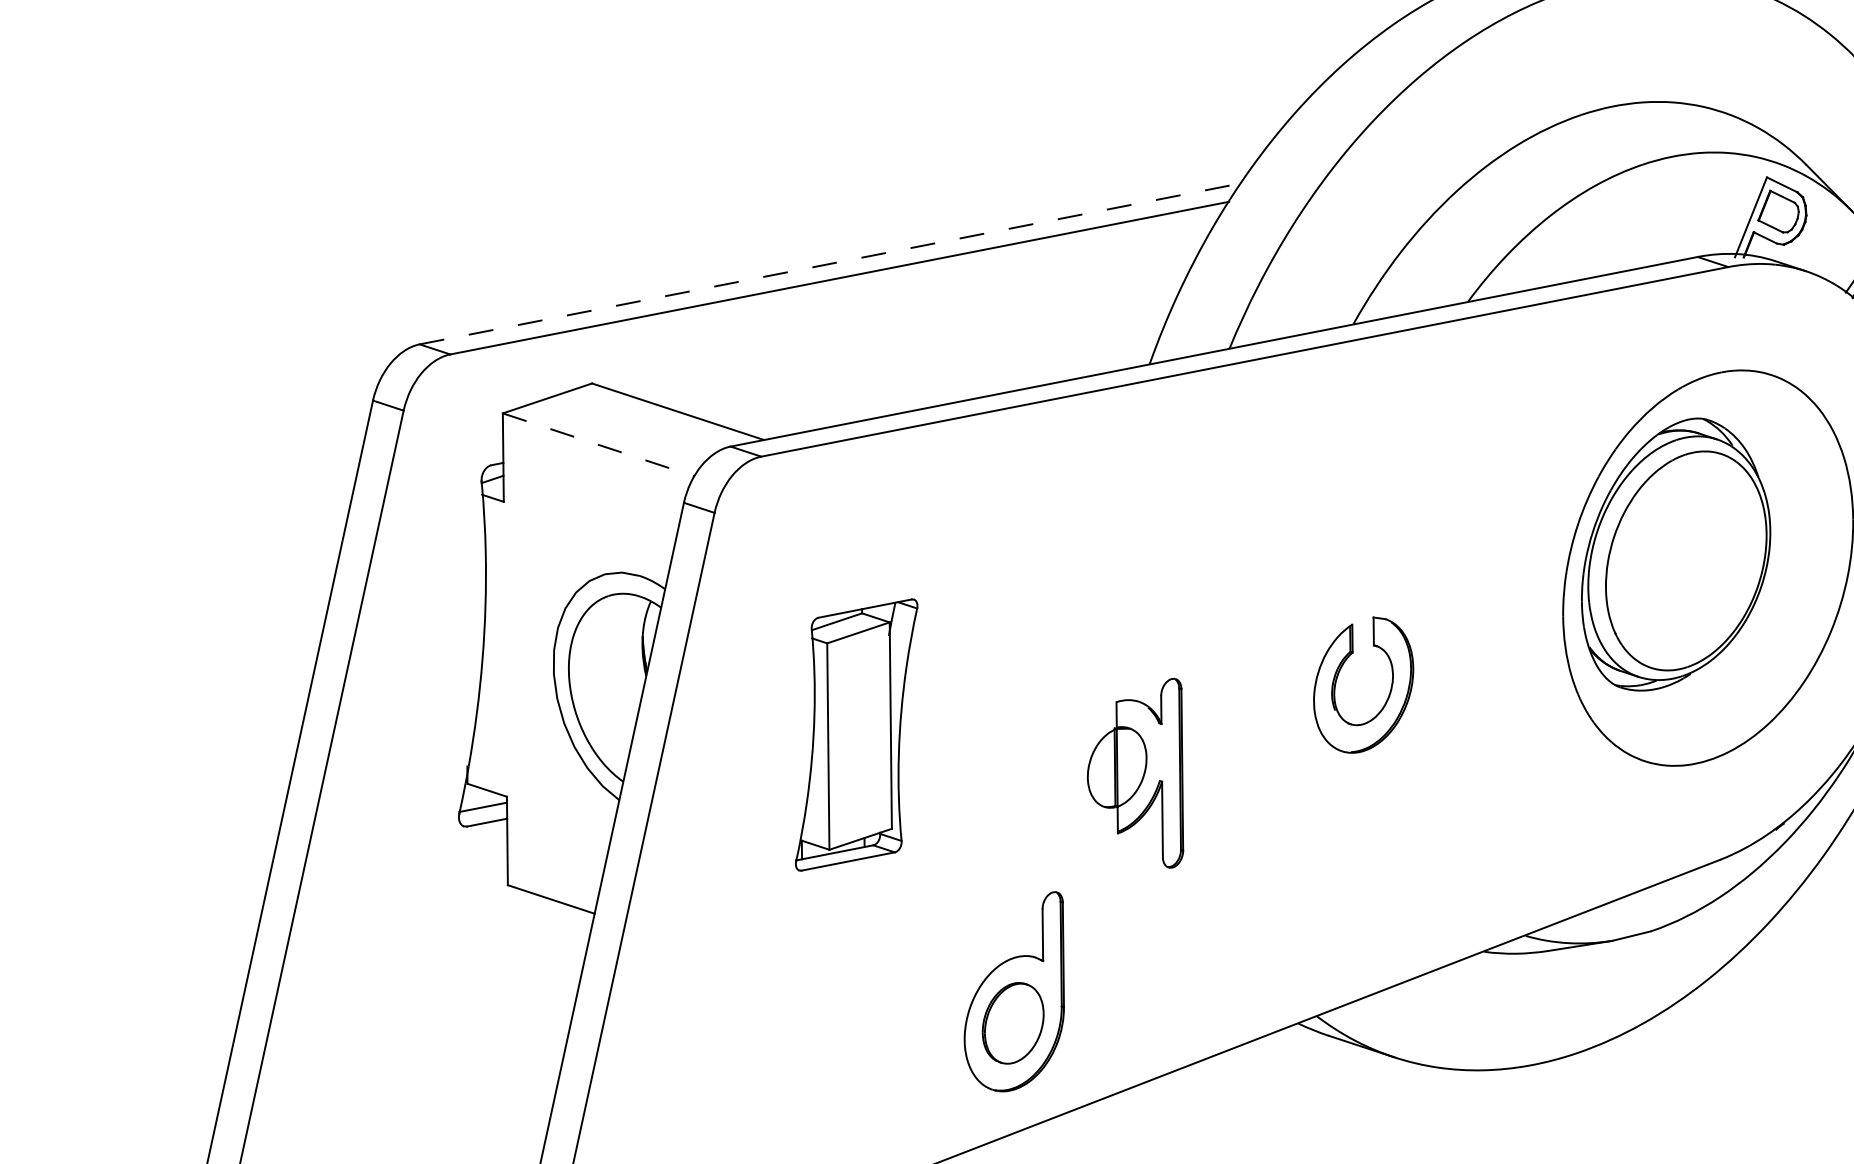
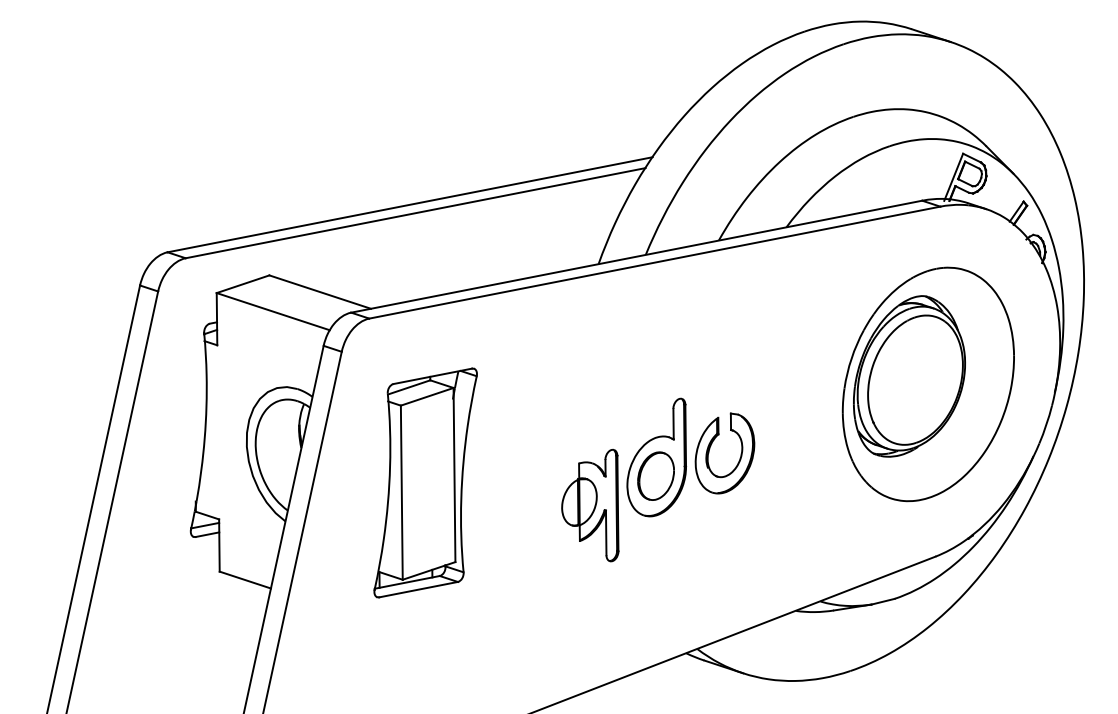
line: (831, 263) -> (410, 204), dashed -> solid
line: (599, 444) -> (273, 311), dashed -> solid
part: (856, 734) -> (425, 482), size x1.43
part: (1013, 991) -> (656, 457), moved

